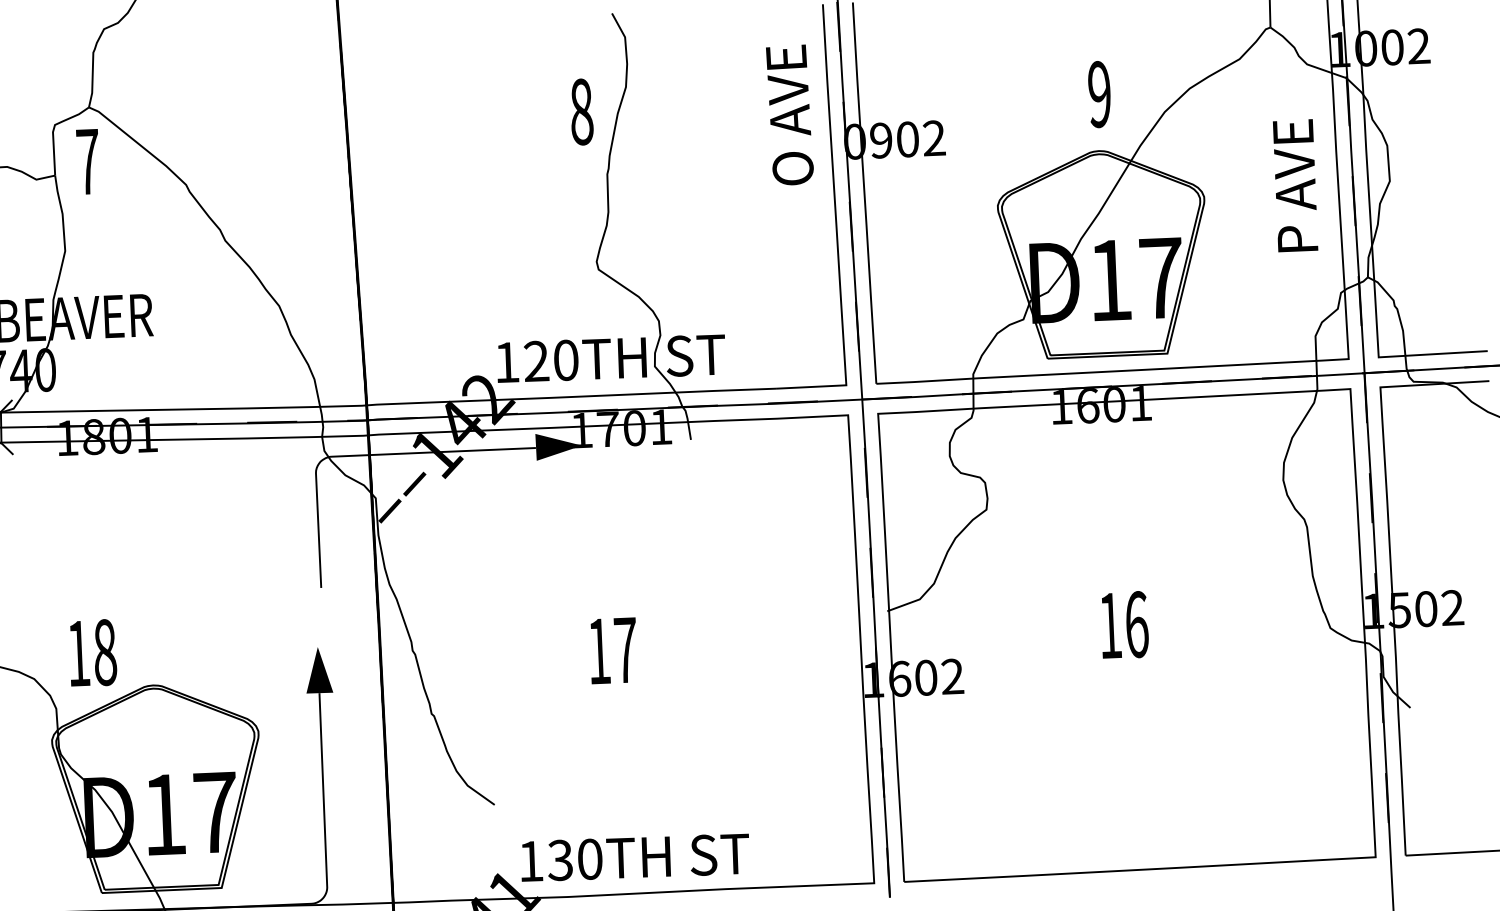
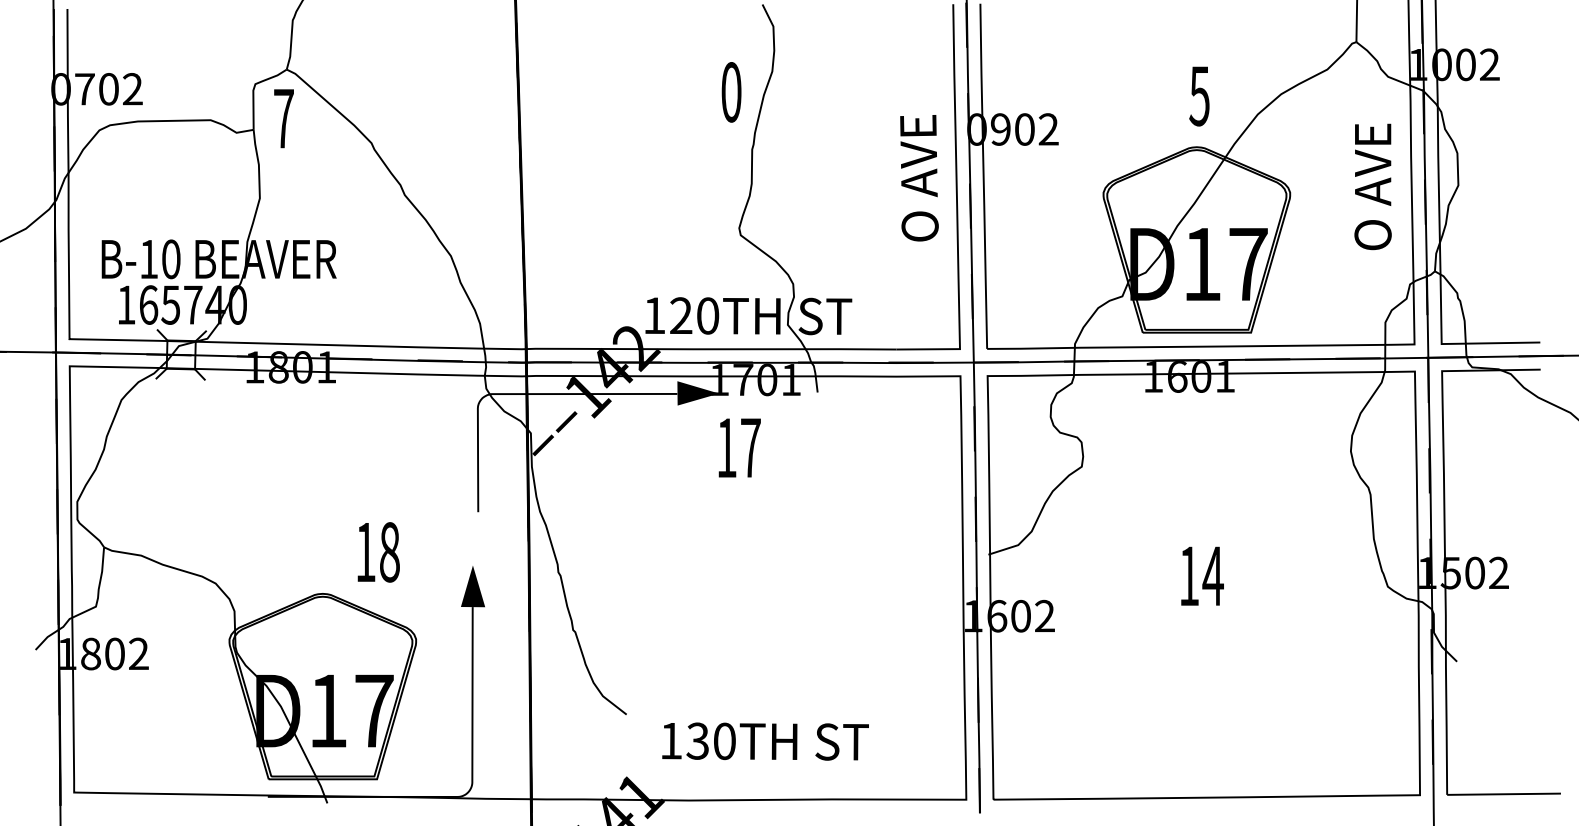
text: (1099, 93) -> (1199, 95), 9 -> 5
text: (581, 112) -> (731, 92), 8 -> 0
text: (790, 115) -> (919, 178), moved
text: (1294, 186) -> (1372, 186), P AVE -> O AVE
text: (1136, 623) -> (1212, 575), 16 -> 14
text: (613, 650) -> (739, 447), moved
text: (92, 653) -> (378, 552), moved
text: (635, 857) -> (765, 741), moved

